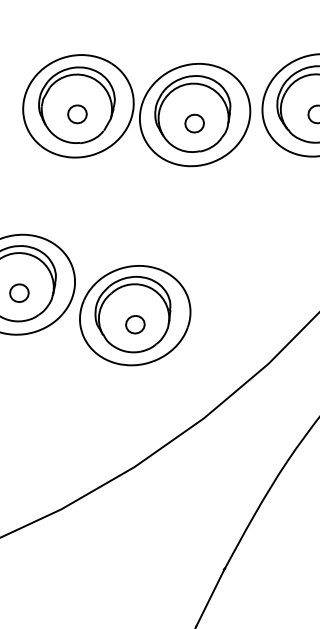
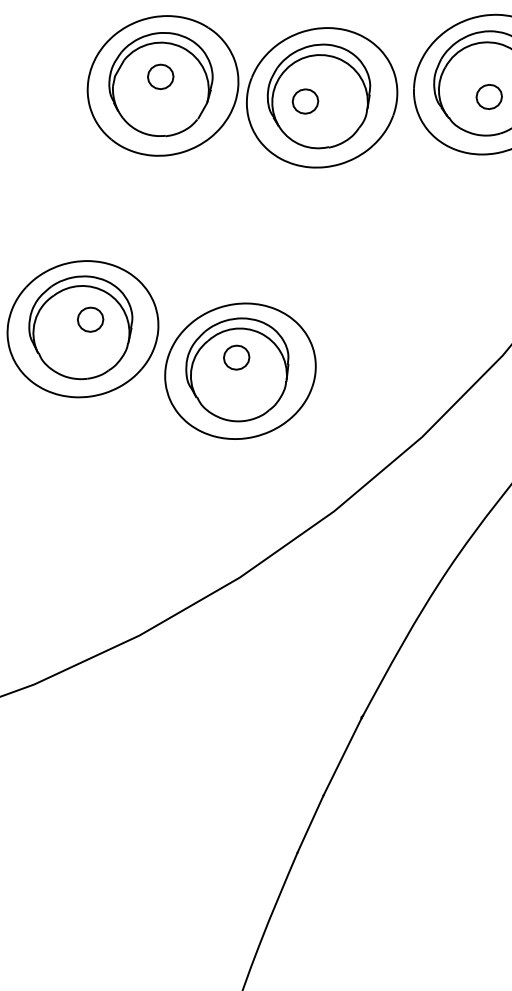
part: (77, 114) -> (160, 76), moved
part: (194, 123) -> (305, 101), moved
part: (19, 293) -> (90, 319), moved
part: (135, 324) -> (236, 357), moved

